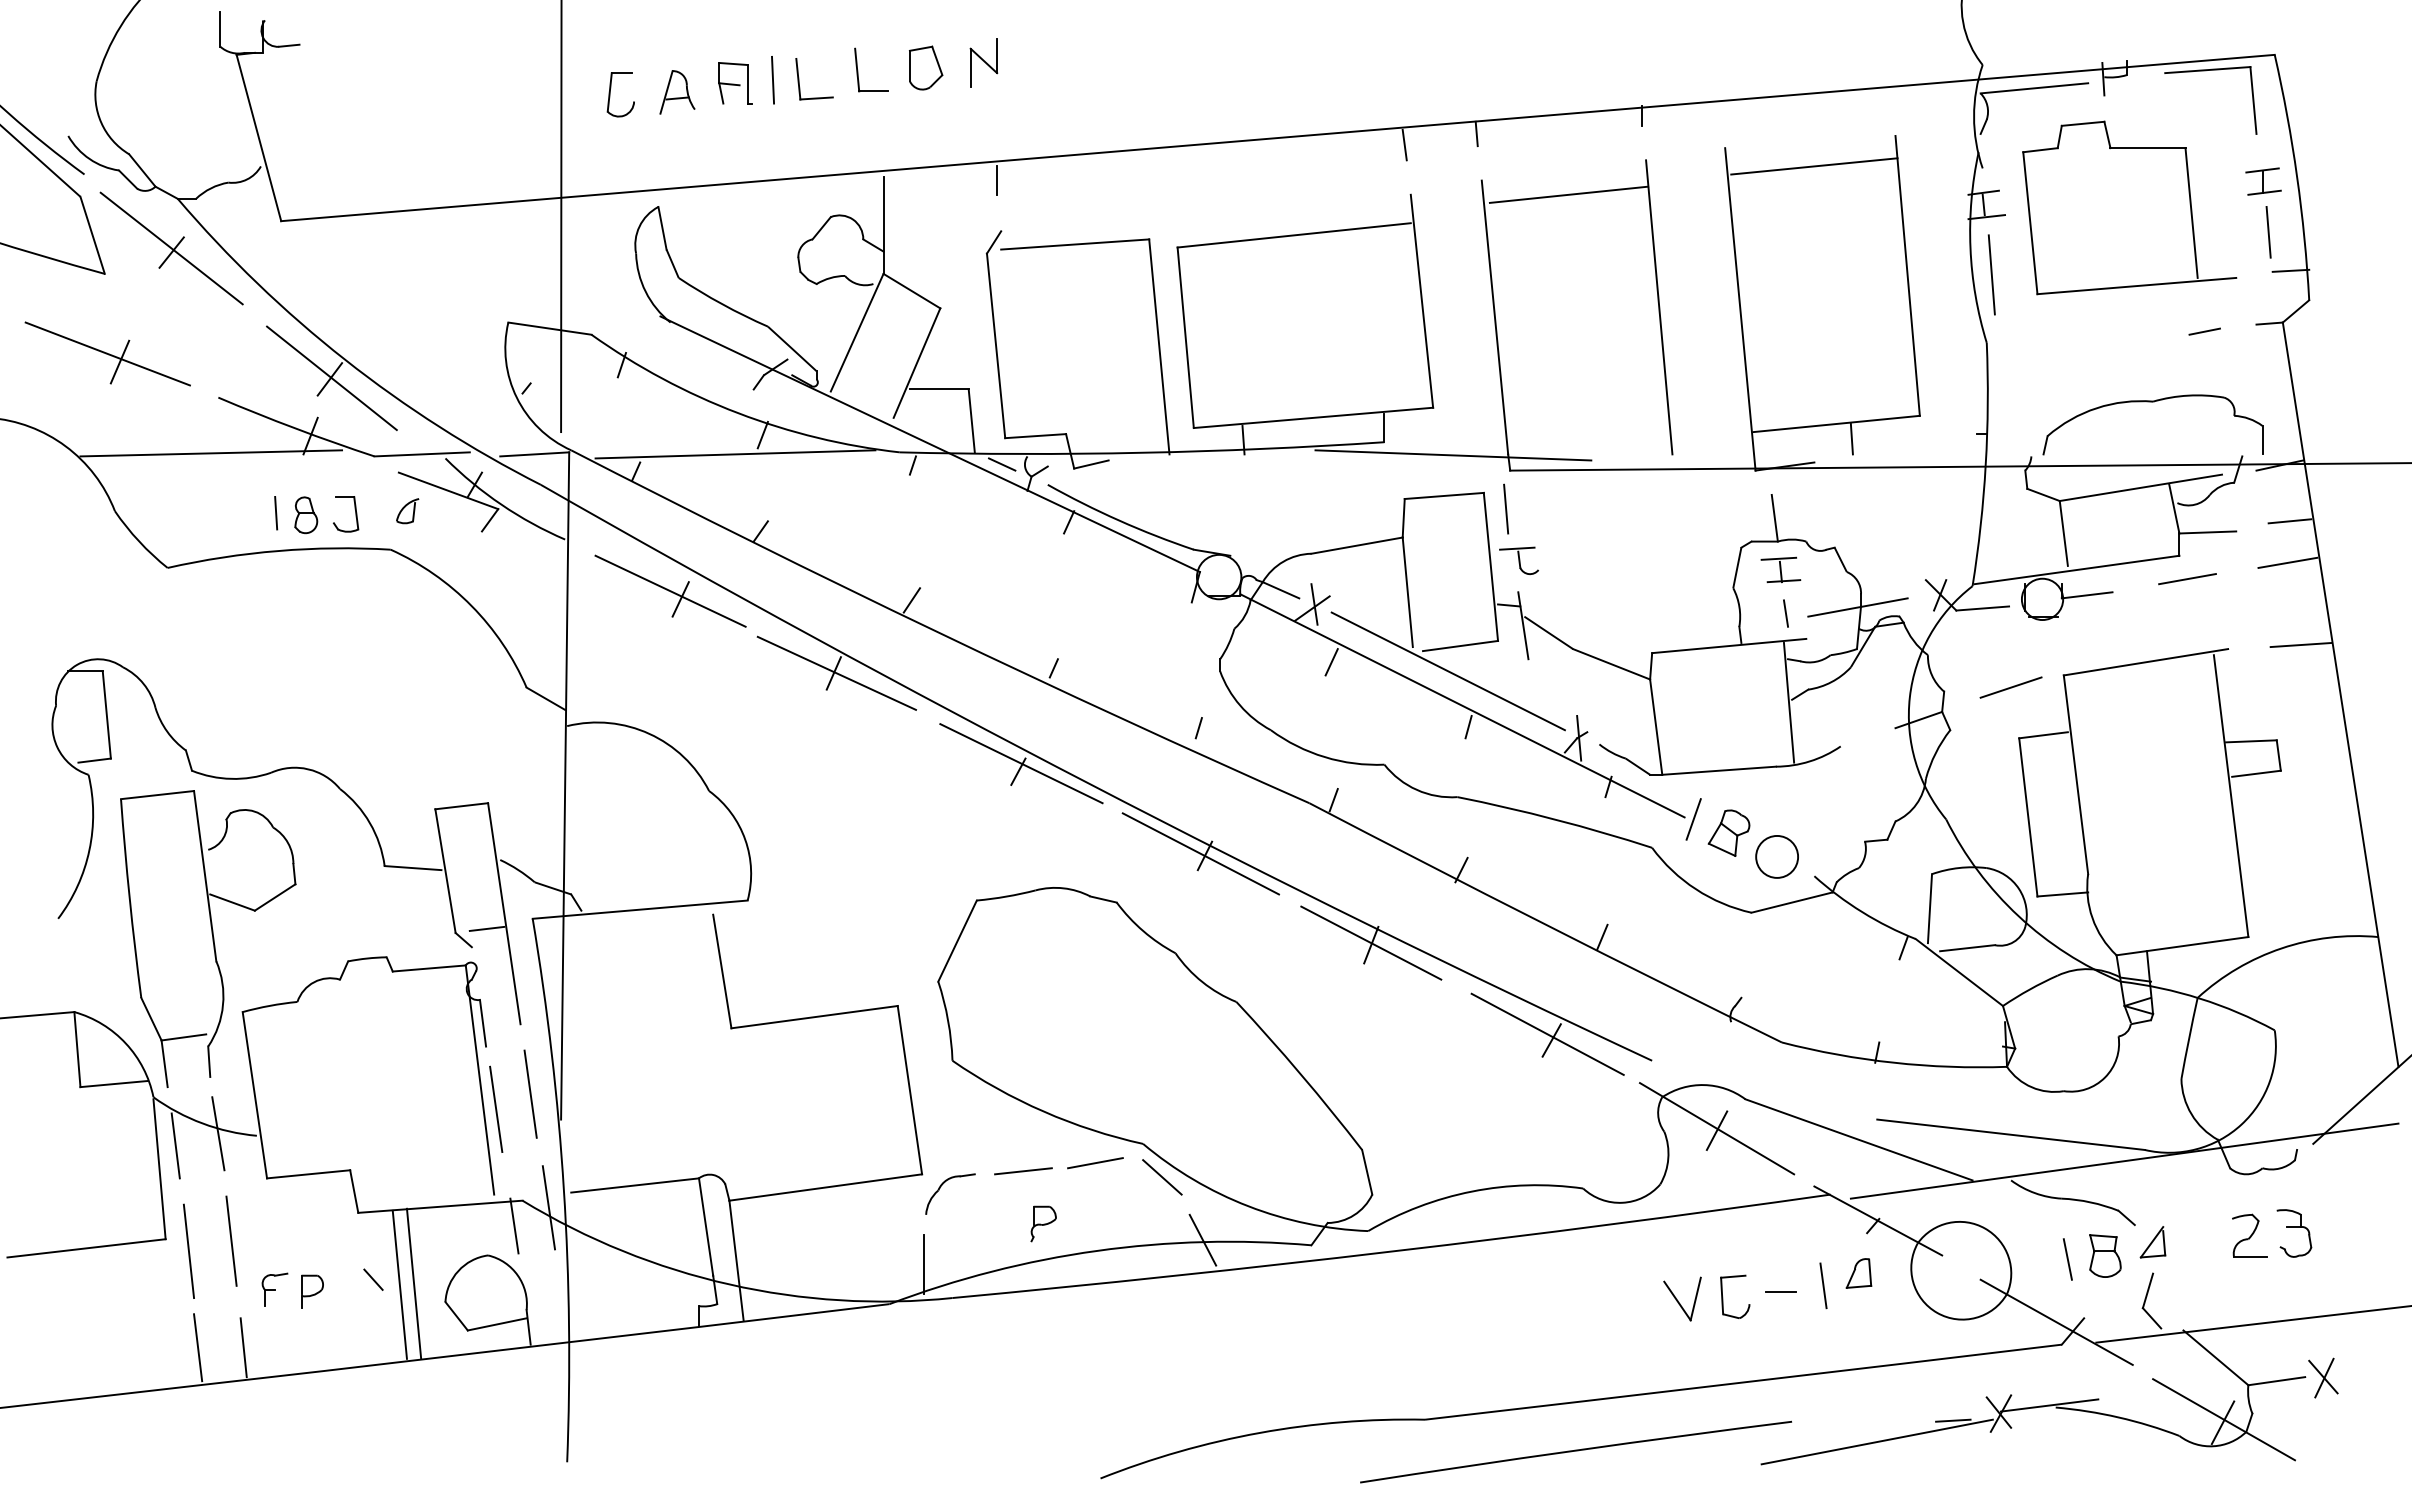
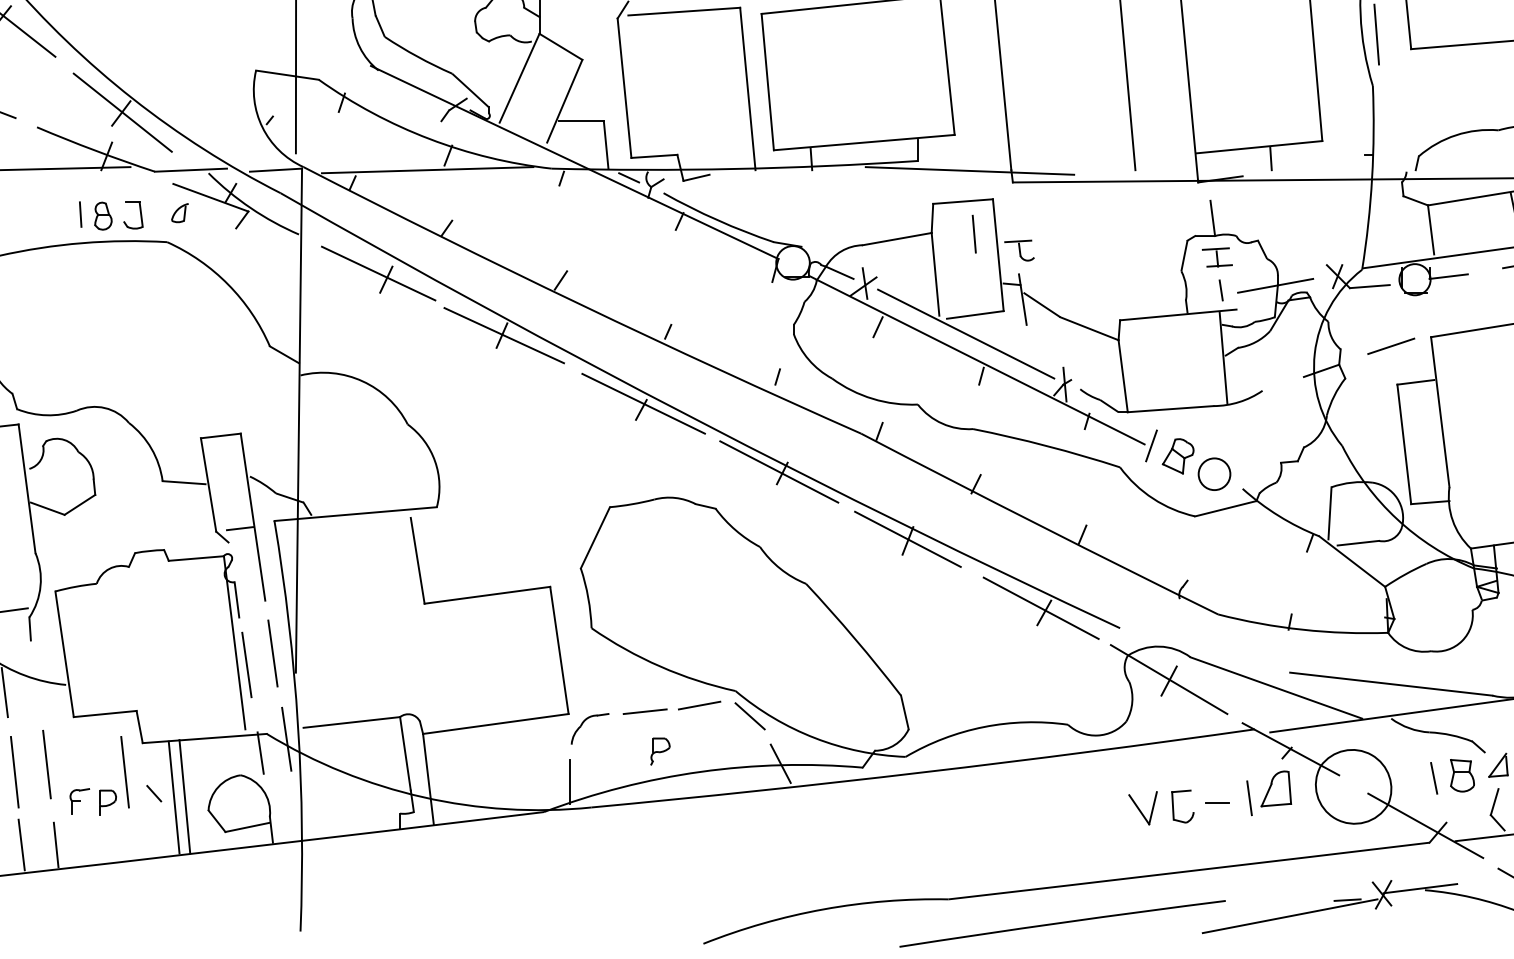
line: (1506, 508) -> (974, 233), moved
line: (218, 1133) -> (37, 683), removed
line: (334, 1250) -> (124, 771), added
part: (1858, 1273) -> (1275, 788), size x1.6

